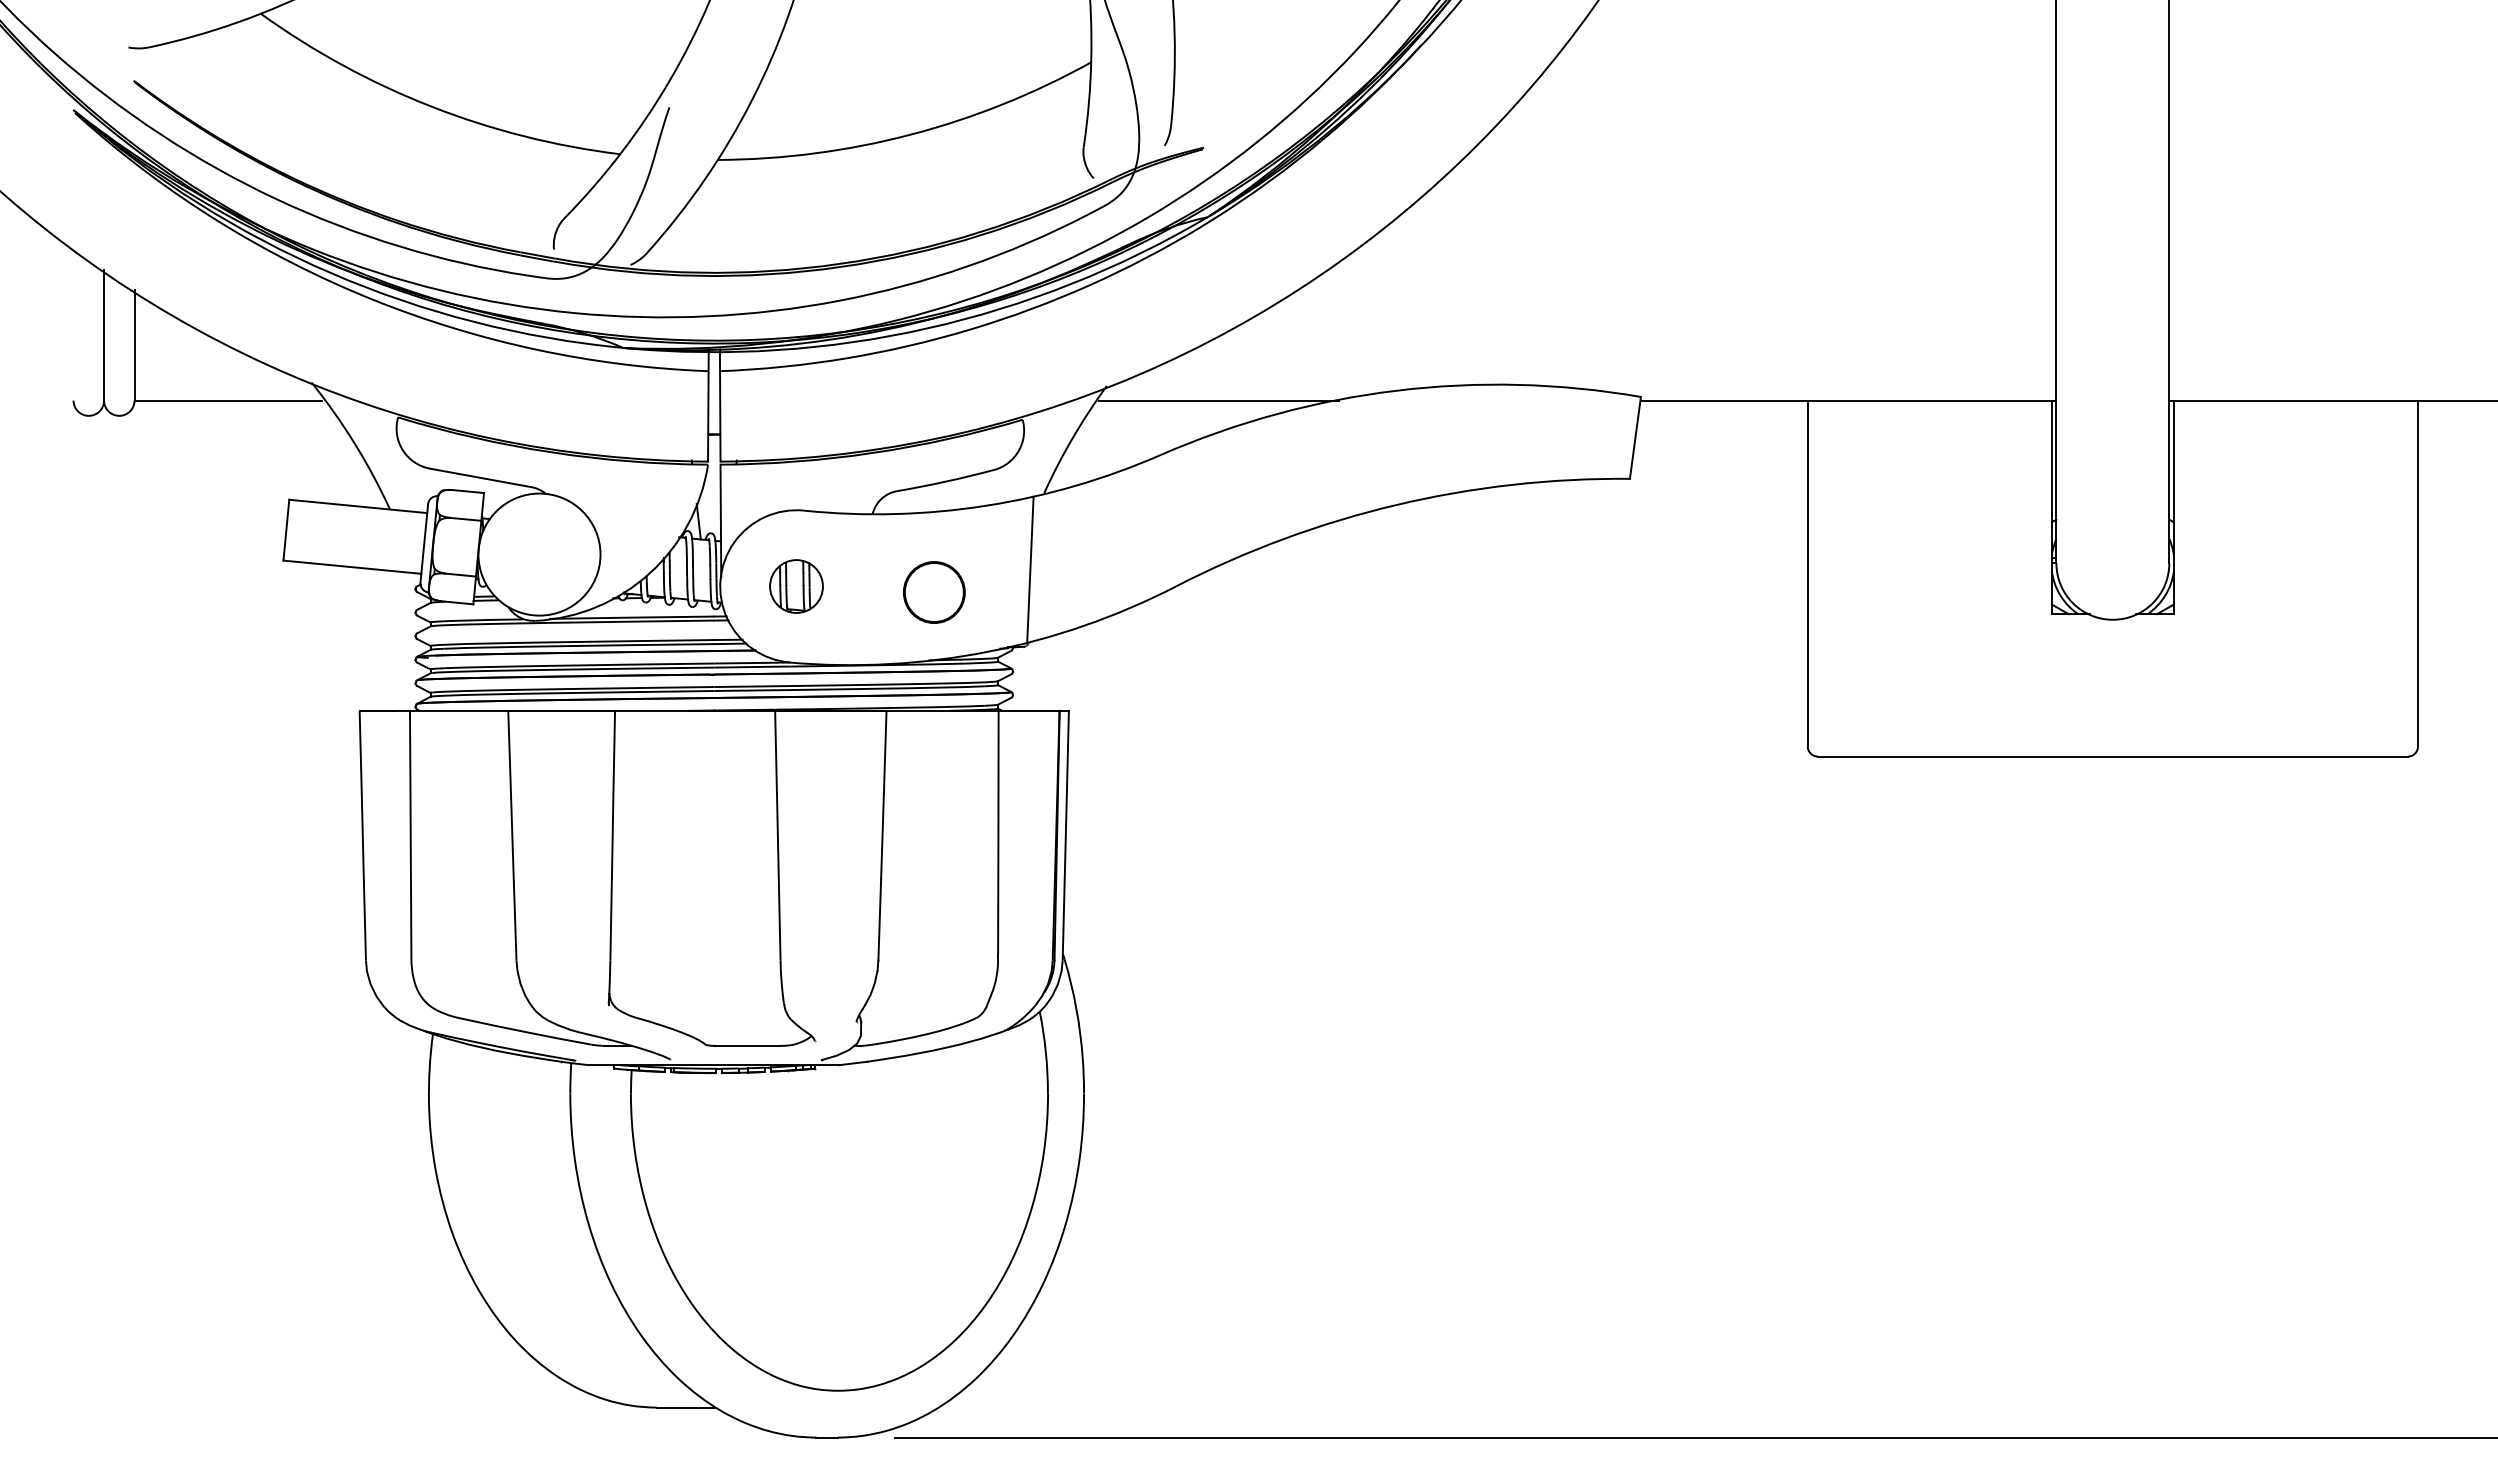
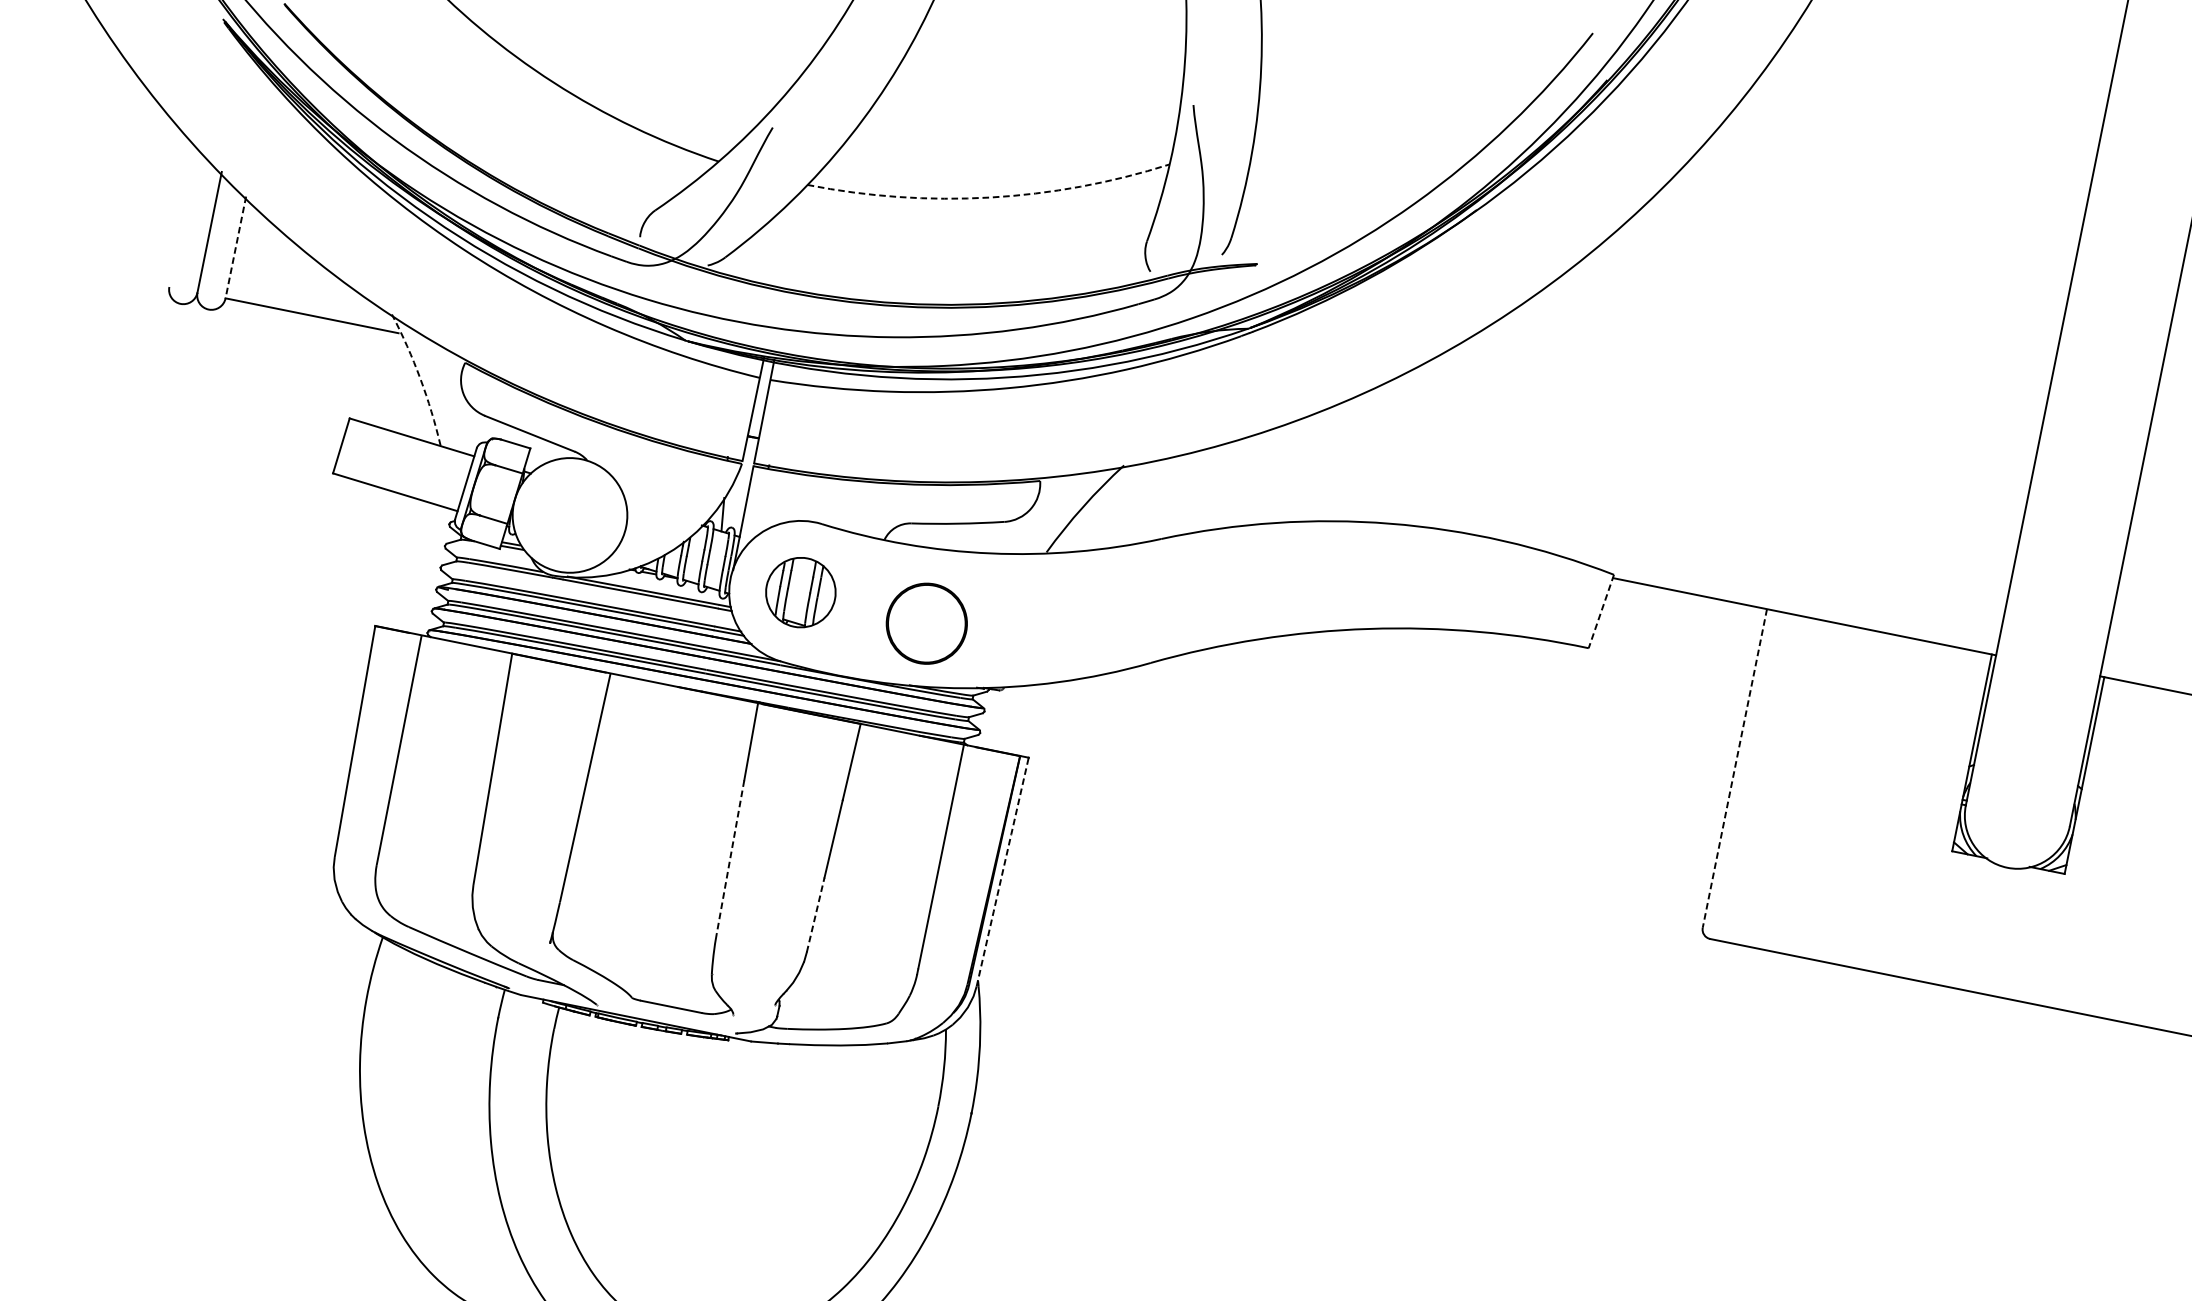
arc: (910, 134) -> (989, 197), solid -> dashed
line: (134, 345) -> (235, 247), solid -> dashed
line: (1218, 400) -> (1224, 499), removed
line: (1635, 438) -> (1601, 612), solid -> dashed
arc: (354, 443) -> (420, 378), solid -> dashed
line: (1030, 569) -> (1019, 620), removed
line: (1807, 573) -> (1734, 768), solid -> dashed
part: (796, 586) -> (800, 592), size x1.4
circle: (933, 592) -> (925, 623), size x1.4
line: (1065, 835) -> (1002, 871), solid -> dashed
line: (778, 878) -> (730, 858), solid -> dashed
line: (879, 919) -> (815, 914), solid -> dashed

